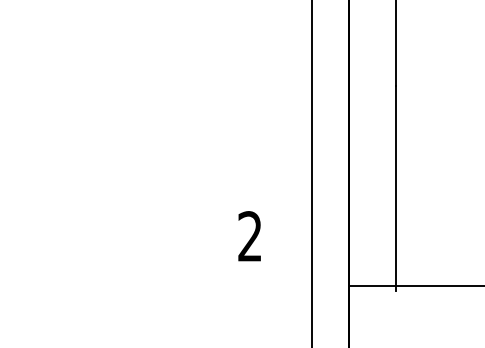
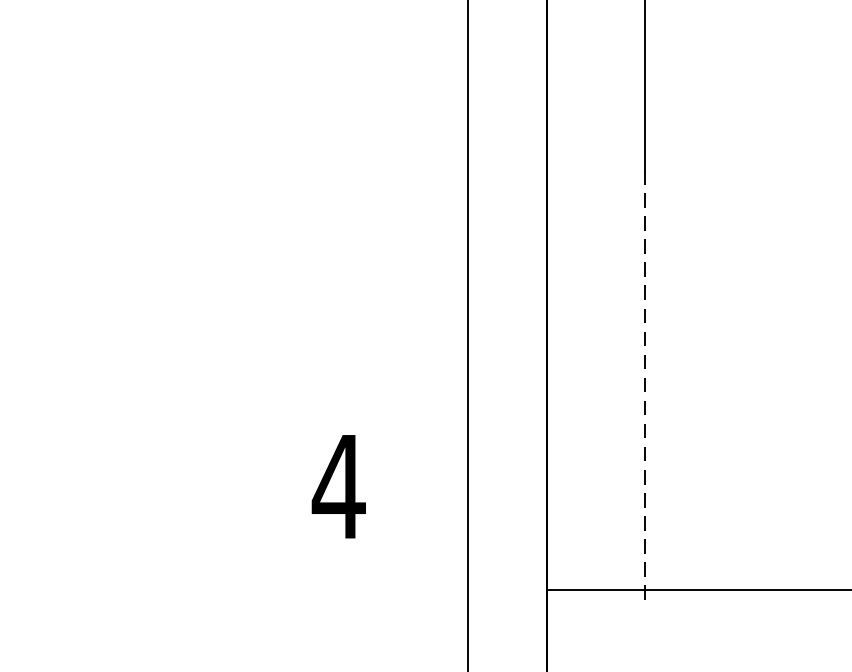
line: (396, 187) -> (645, 383), solid -> dashed
text: (249, 236) -> (337, 486), 2 -> 4

